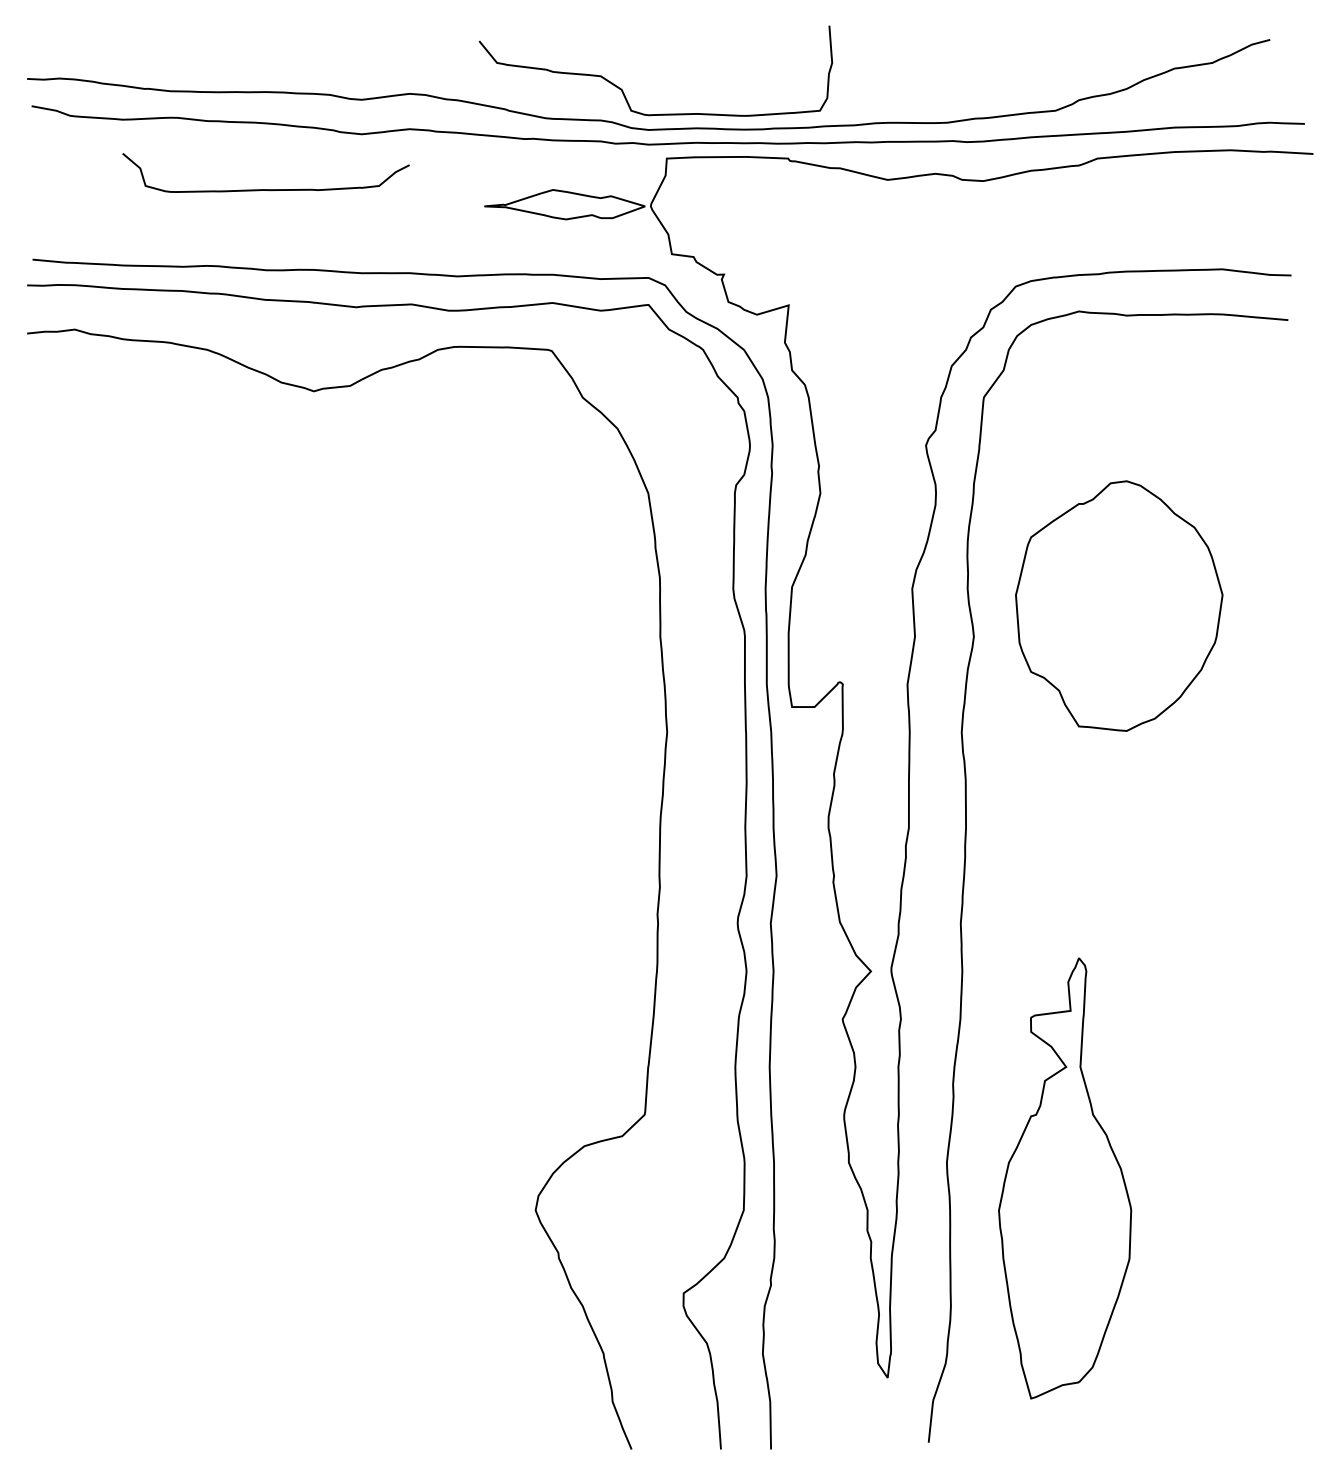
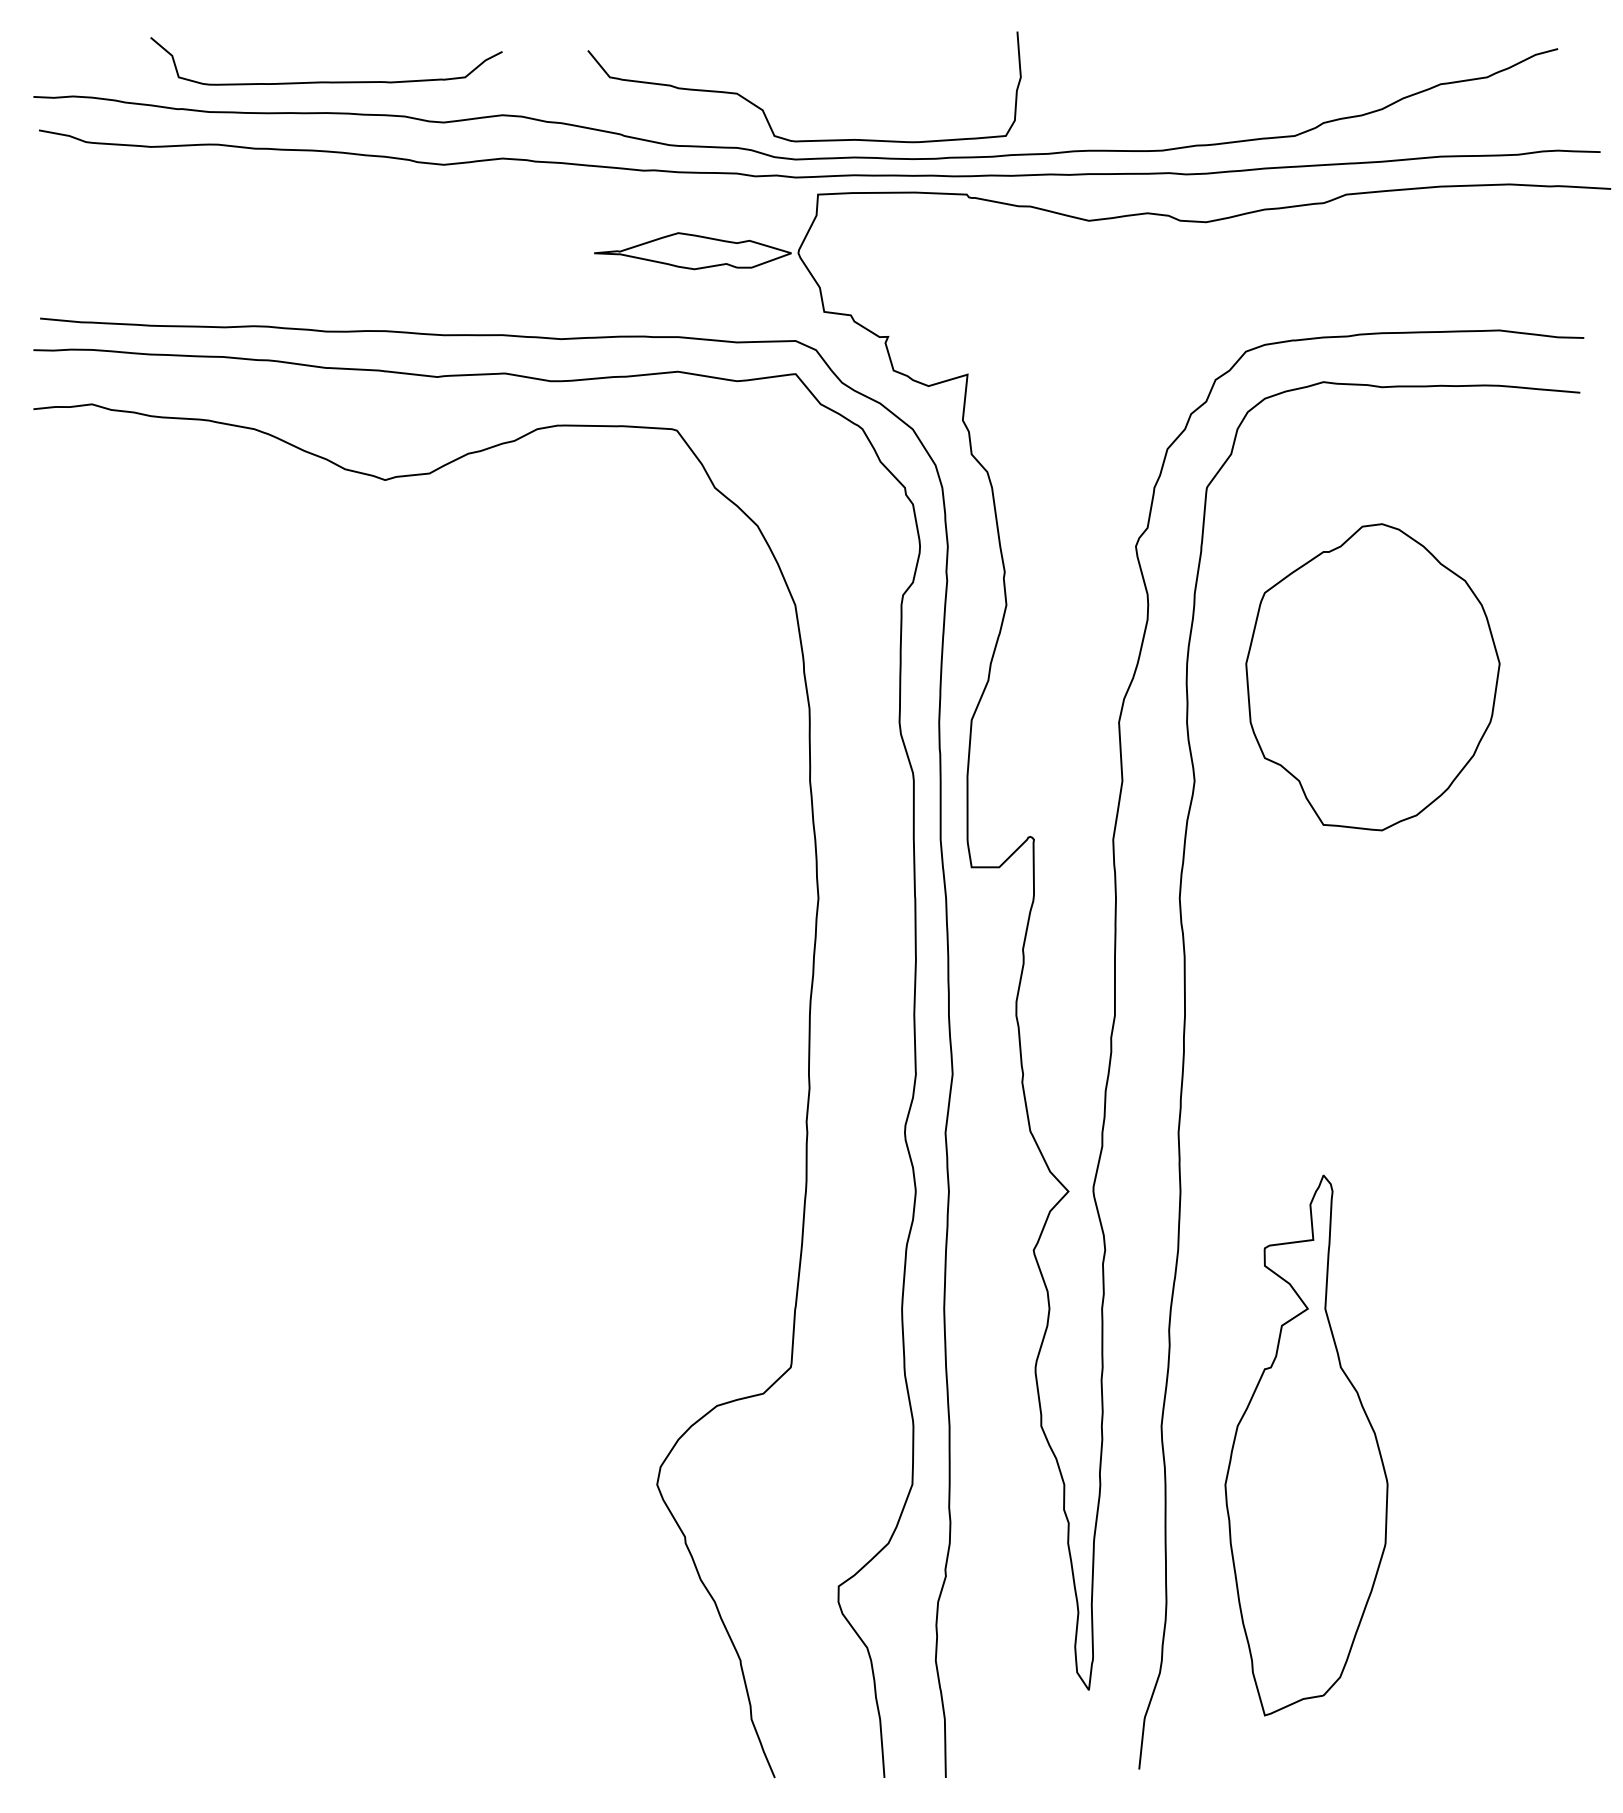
curve: (265, 189) -> (325, 81), moved
part: (1119, 605) -> (1373, 676), moved

